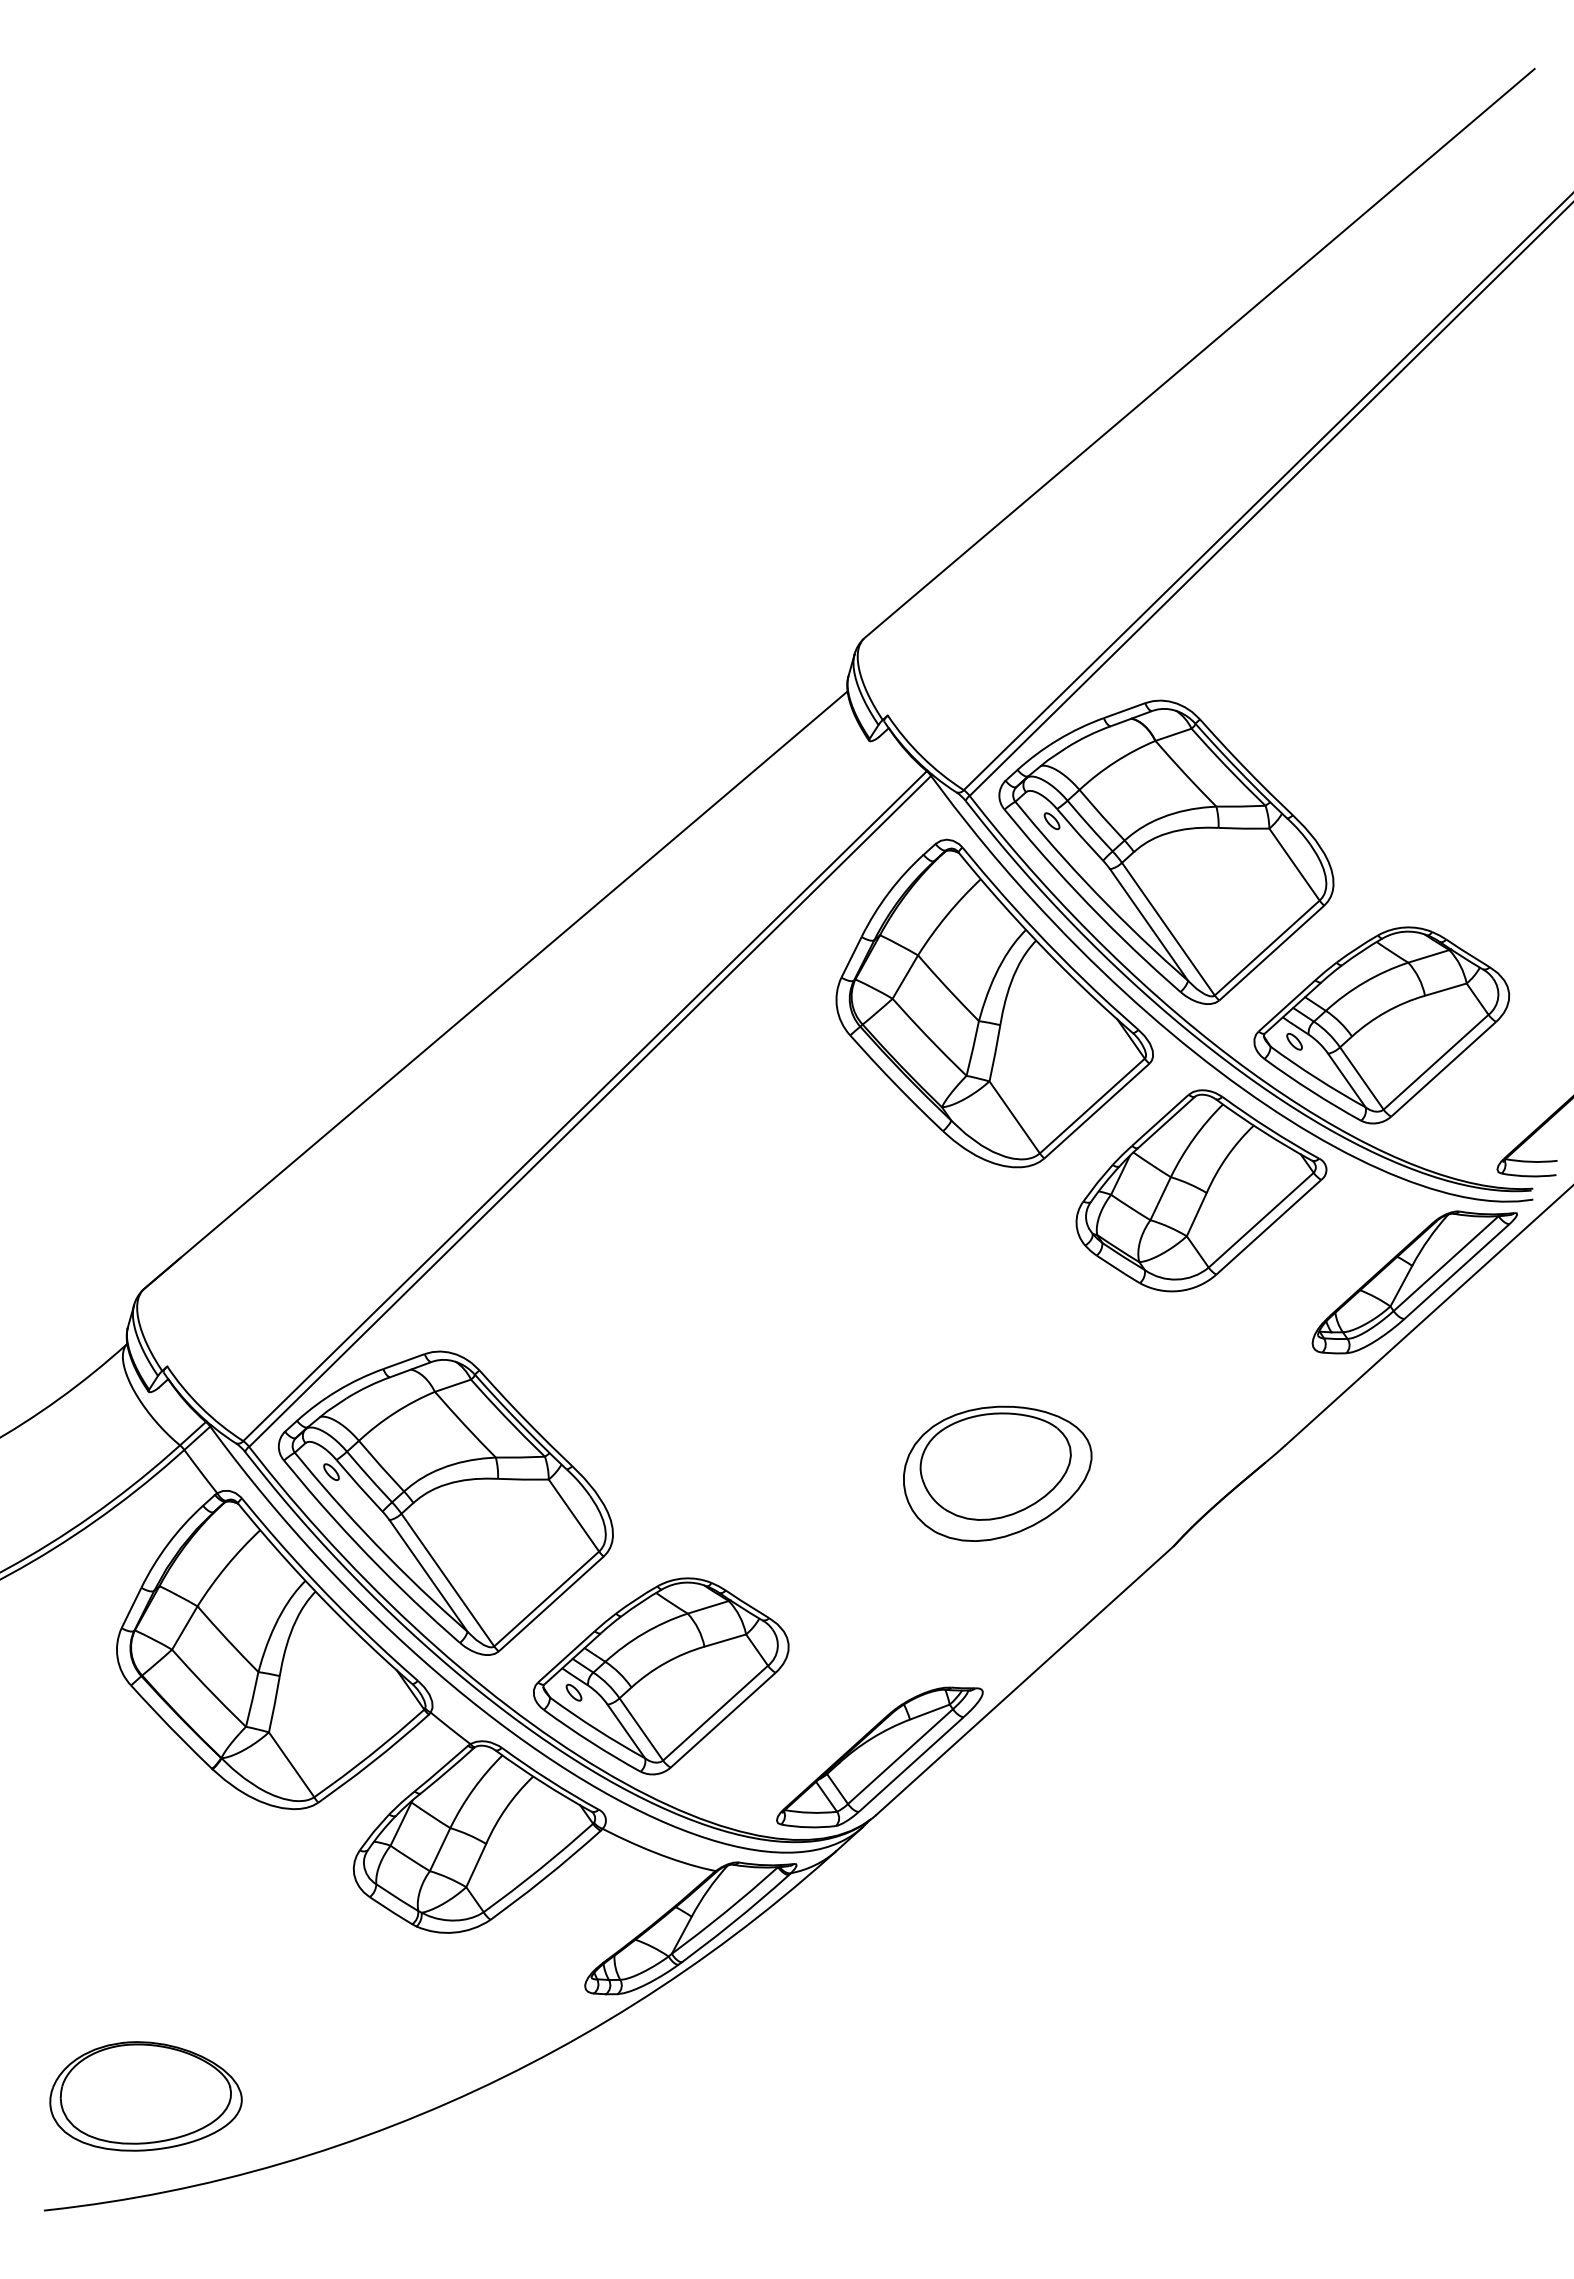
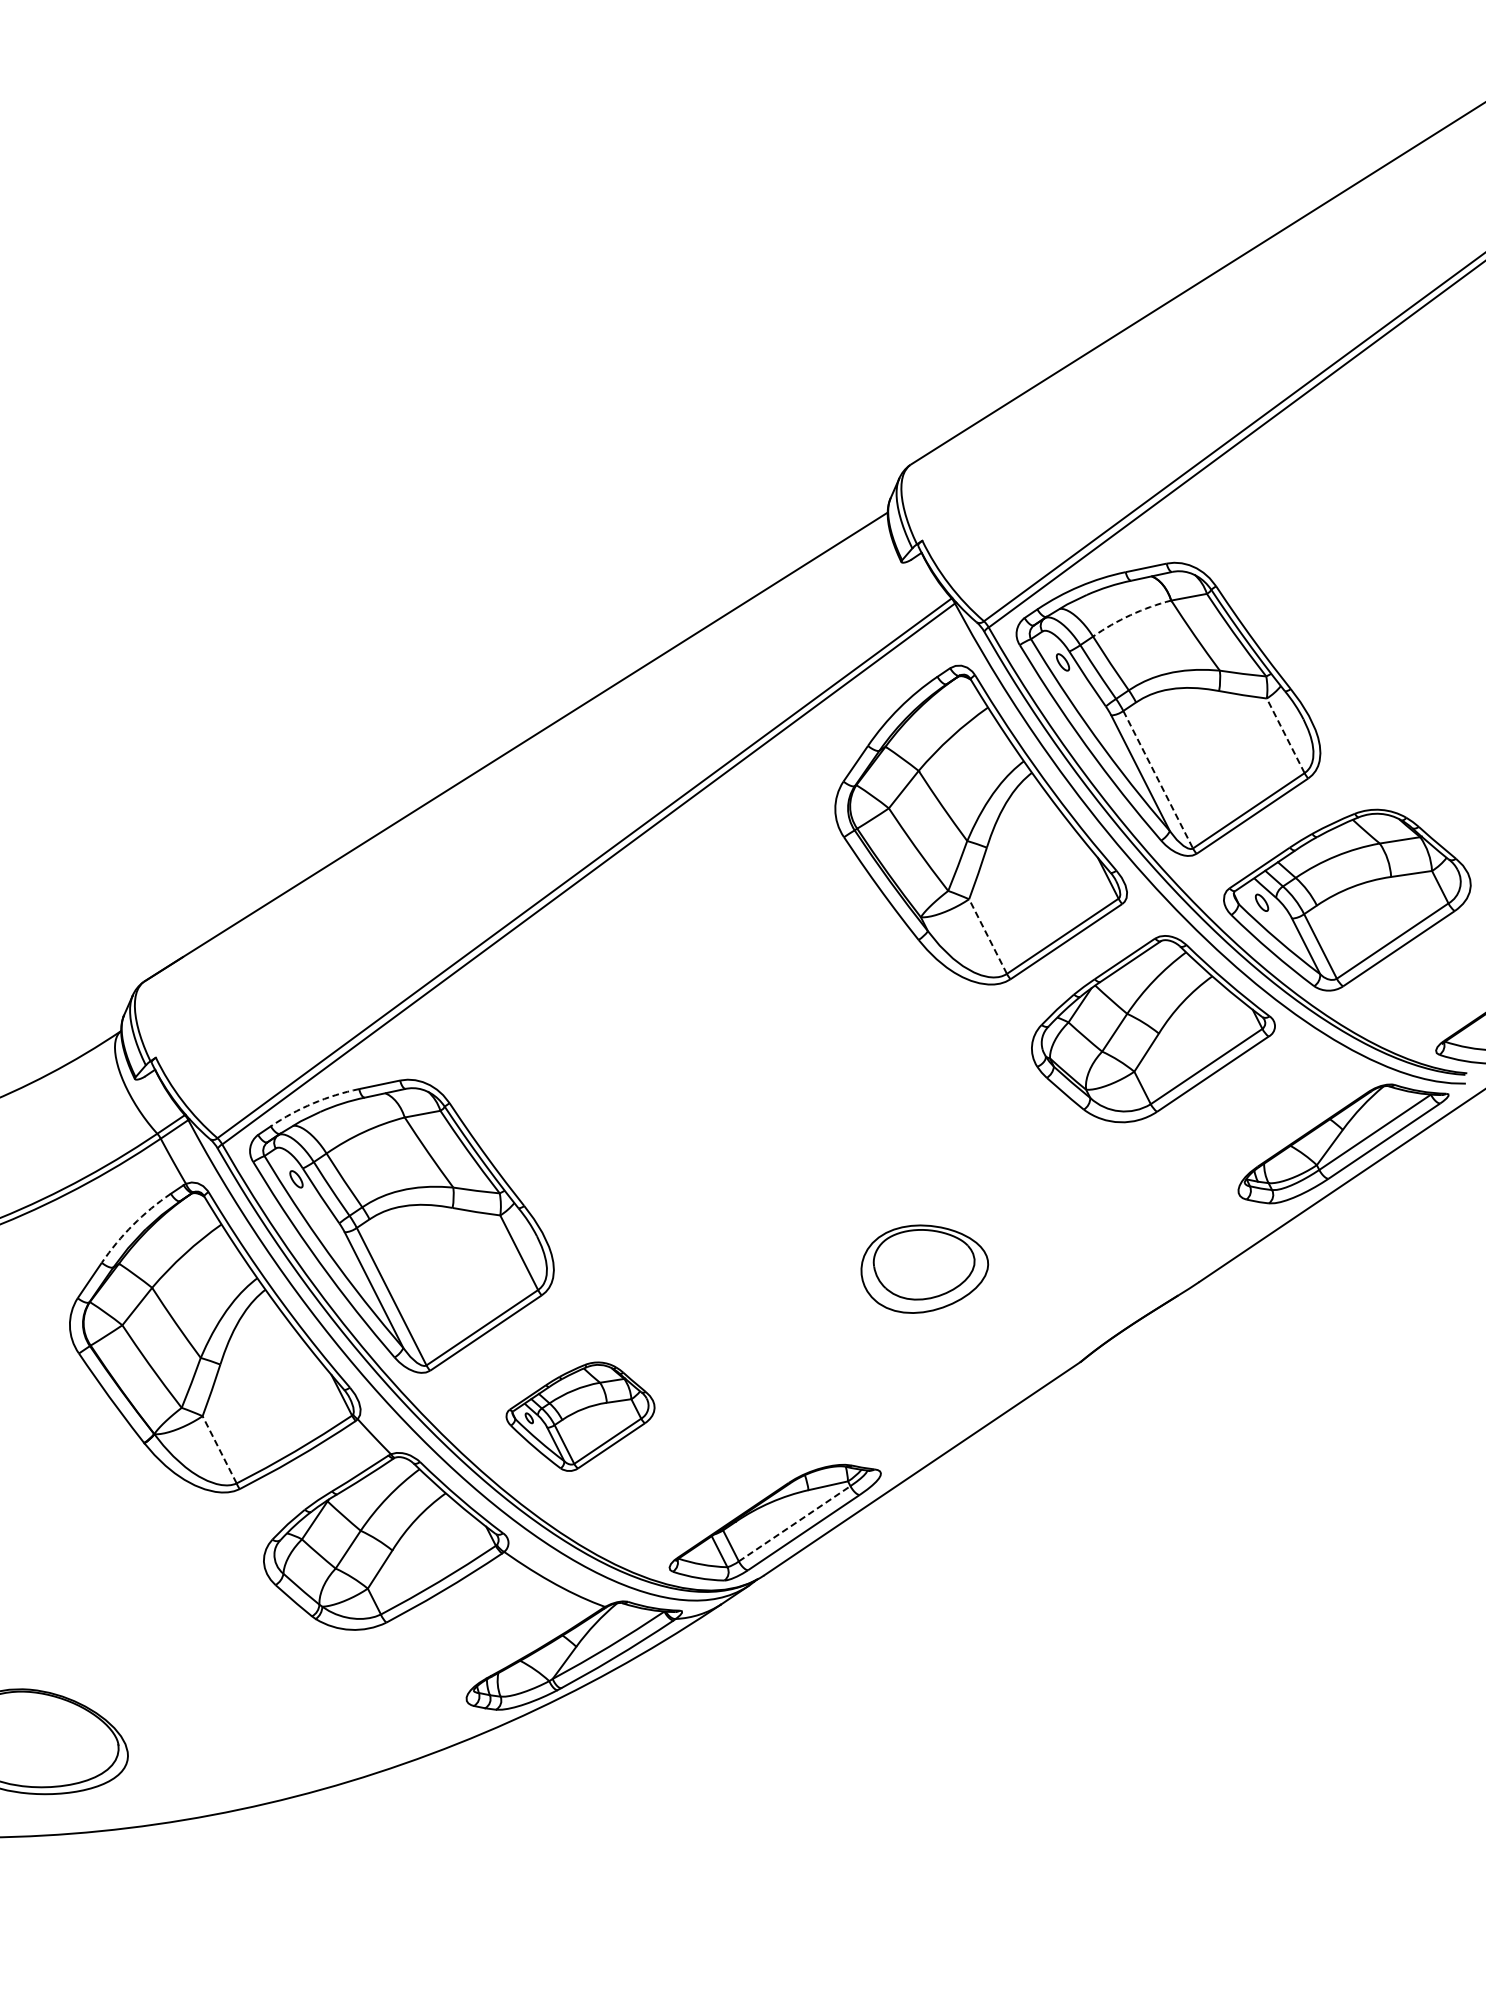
arc: (1115, 762) -> (1130, 615), solid -> dashed
line: (1294, 864) -> (1285, 735), solid -> dashed
line: (1168, 929) -> (1158, 780), solid -> dashed
line: (1014, 1117) -> (987, 936), solid -> dashed
arc: (337, 1390) -> (313, 1103), solid -> dashed
part: (997, 1473) -> (924, 1269), size x0.7
arc: (168, 1543) -> (133, 1224), solid -> dashed
part: (661, 1676) -> (580, 1416), size x0.6
line: (900, 1756) -> (794, 1523), solid -> dashed
line: (291, 1764) -> (219, 1449), solid -> dashed

